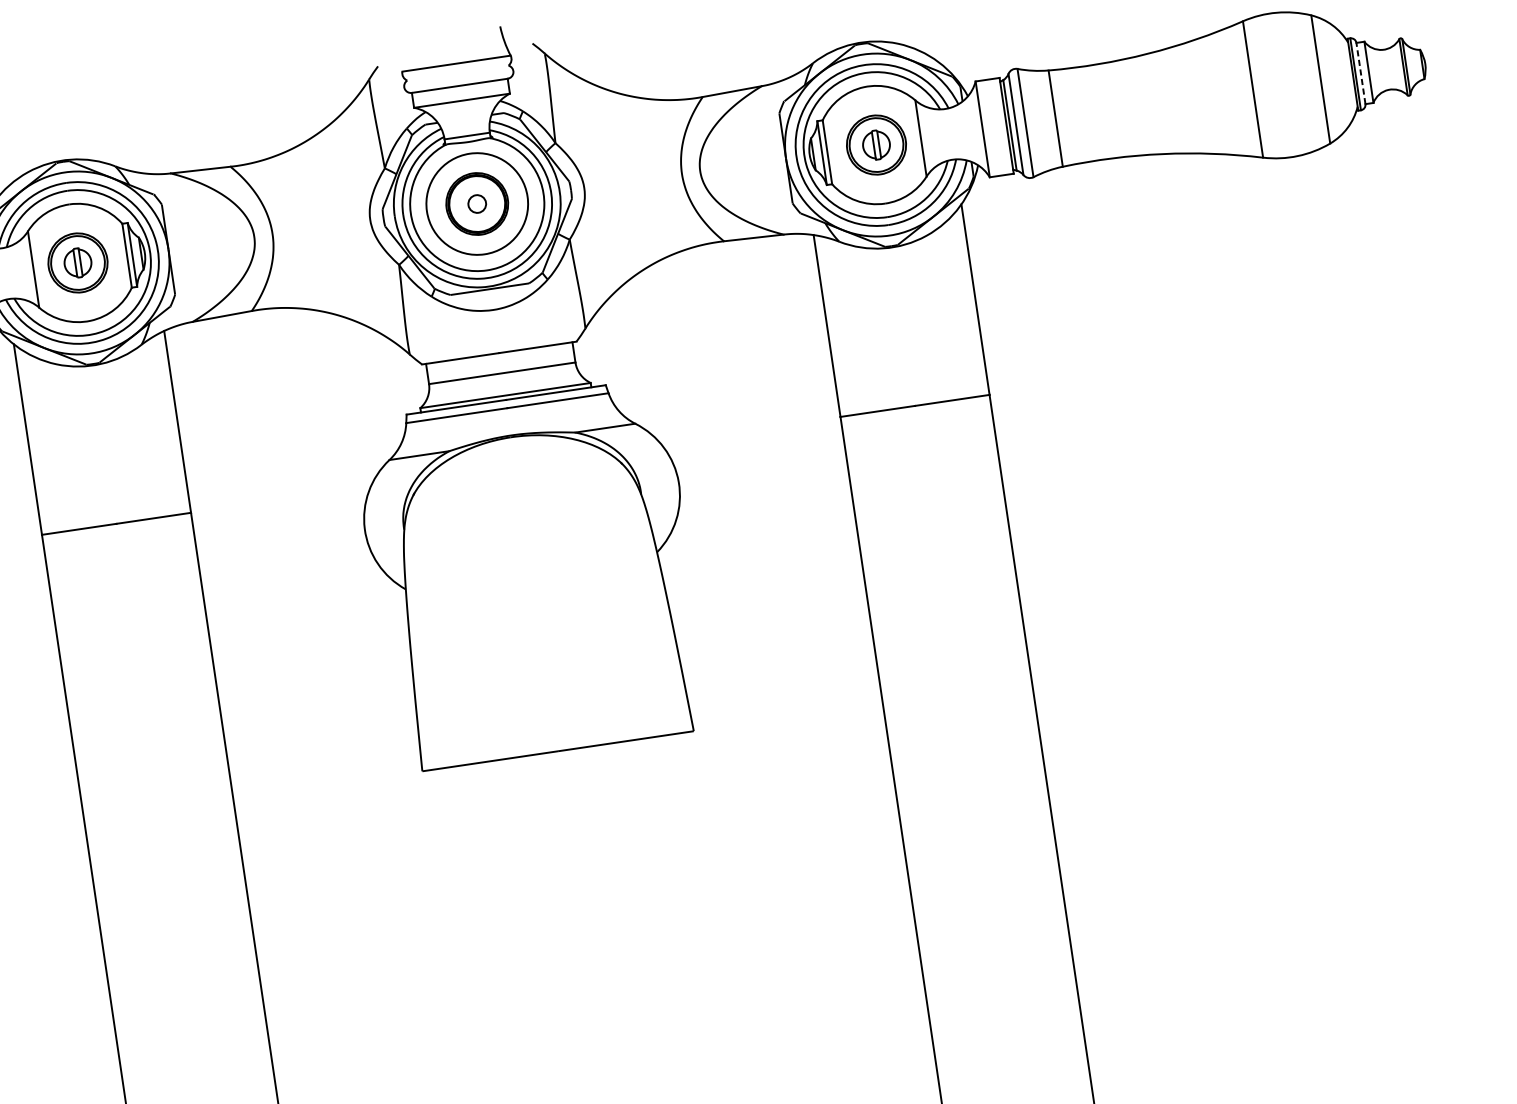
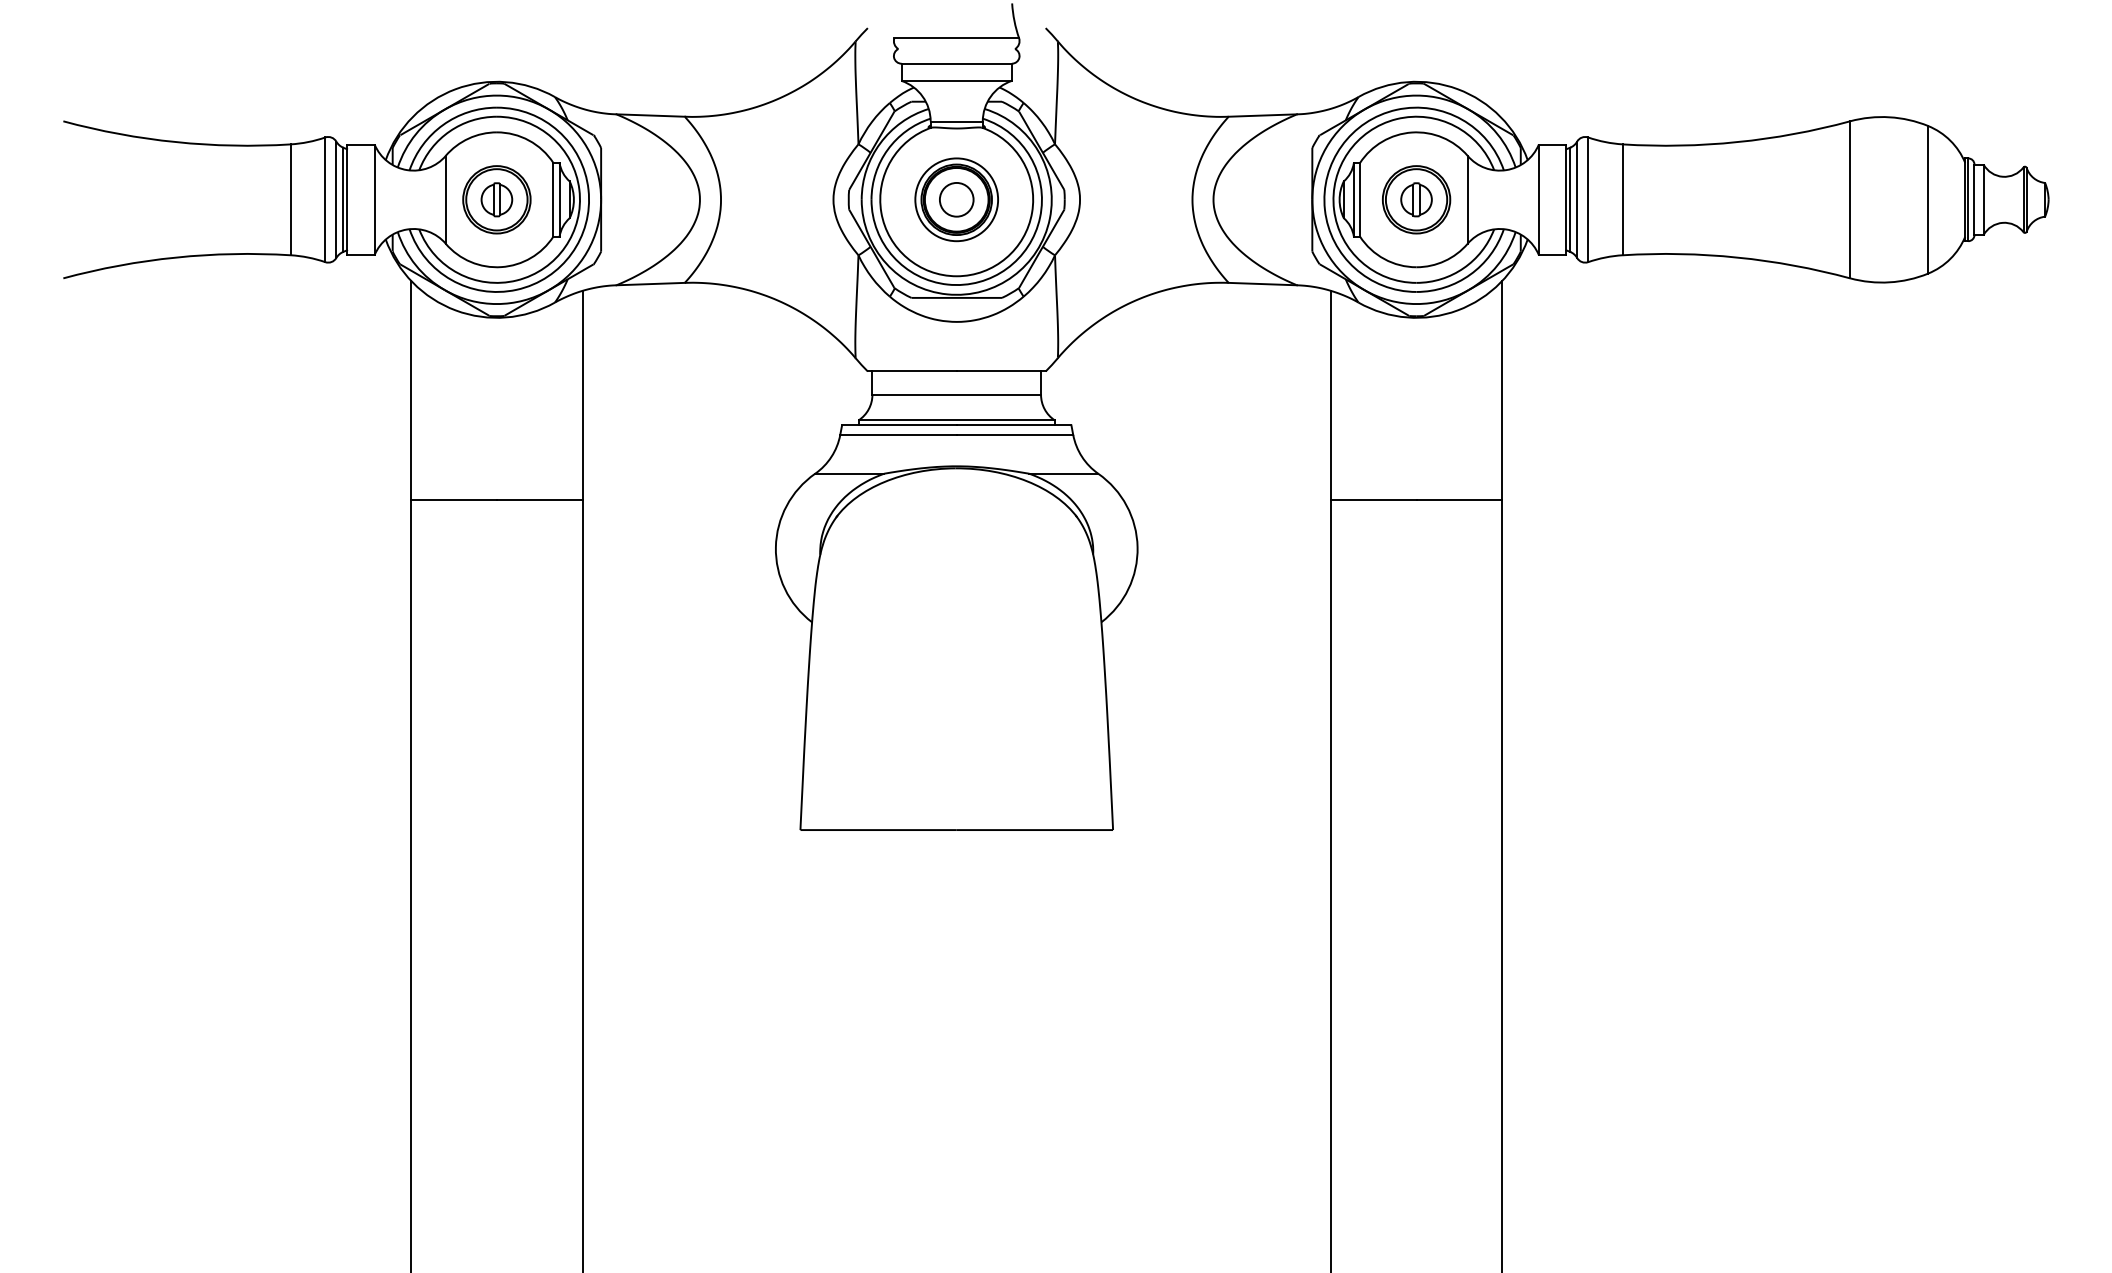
line: (1360, 73) -> (1974, 199), dashed -> solid
circle: (477, 203) -> (956, 199), size x0.71
circle: (477, 203) -> (956, 199), size x1.67

